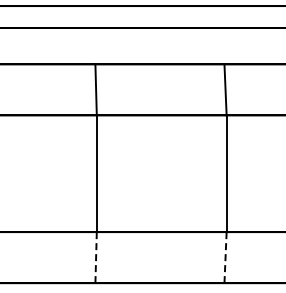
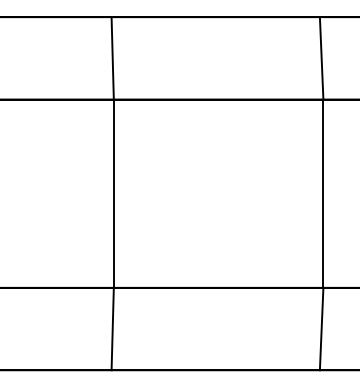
line: (96, 257) -> (113, 328), dashed -> solid
line: (225, 257) -> (321, 328), dashed -> solid

